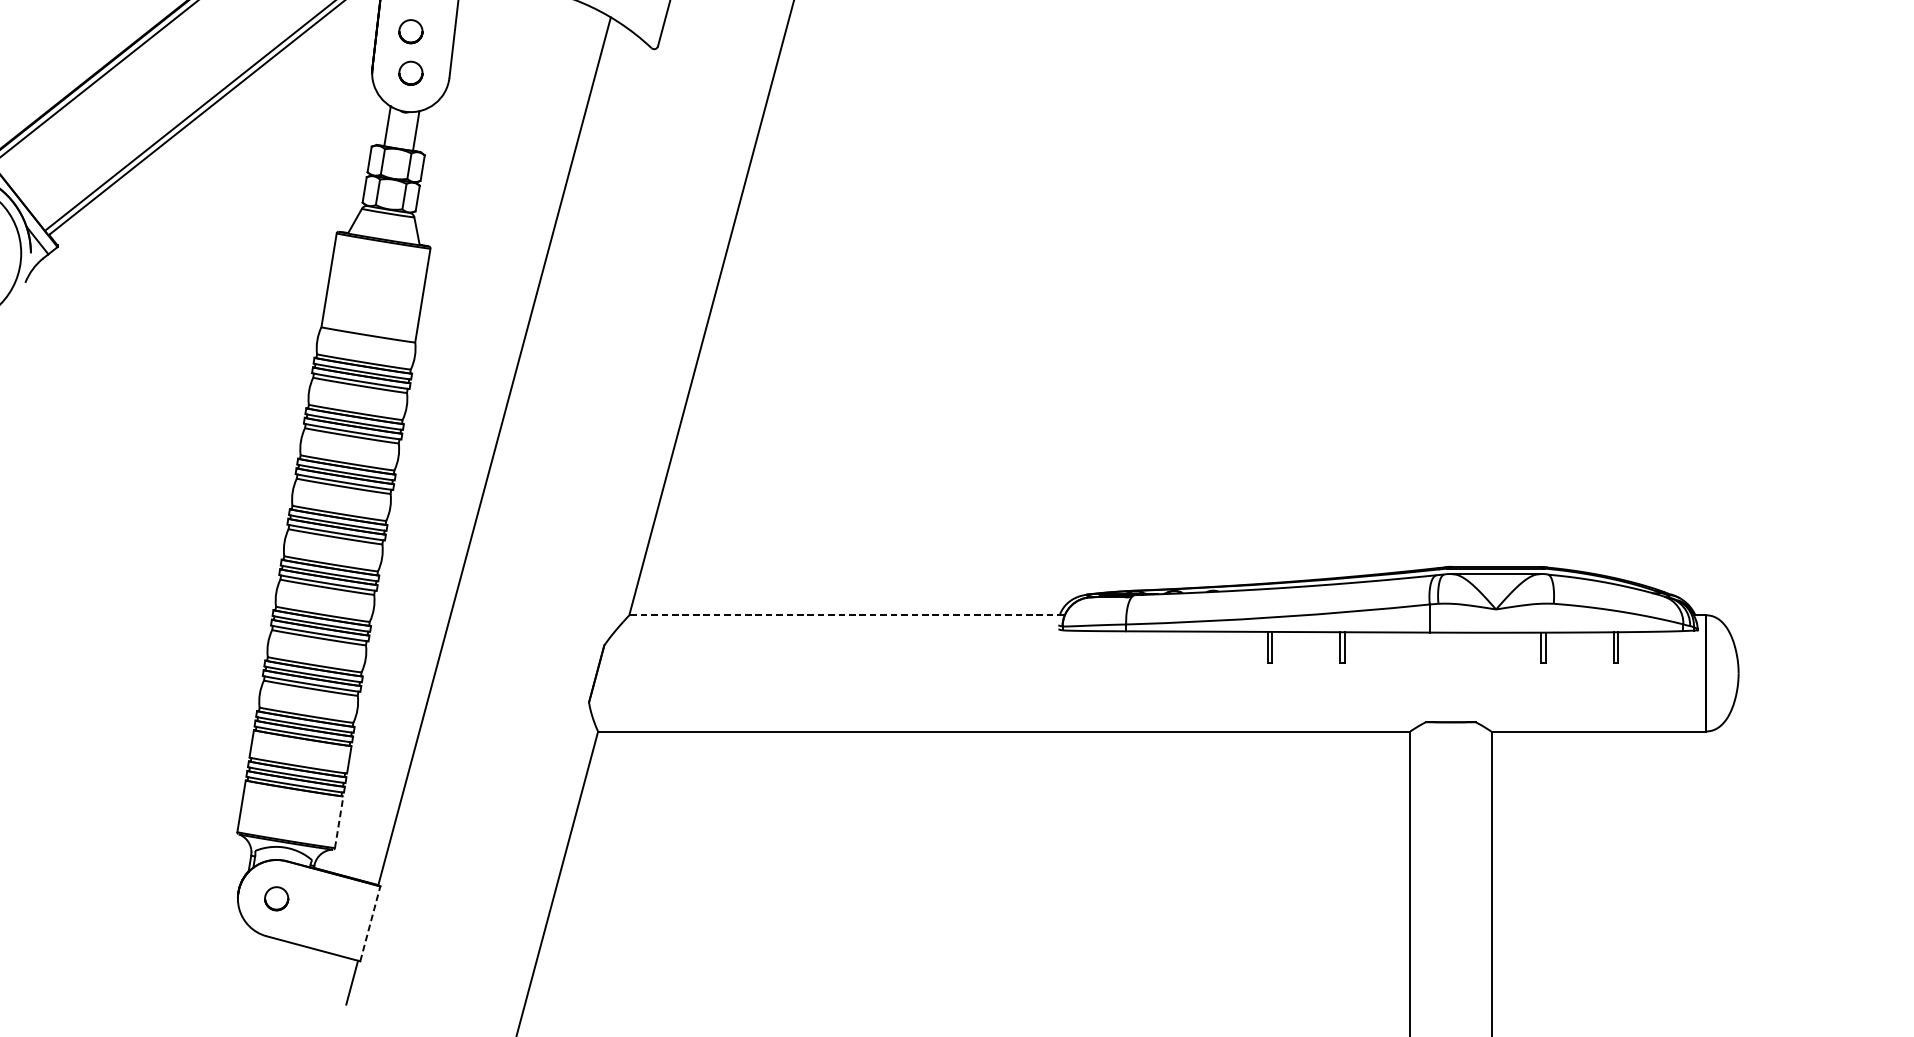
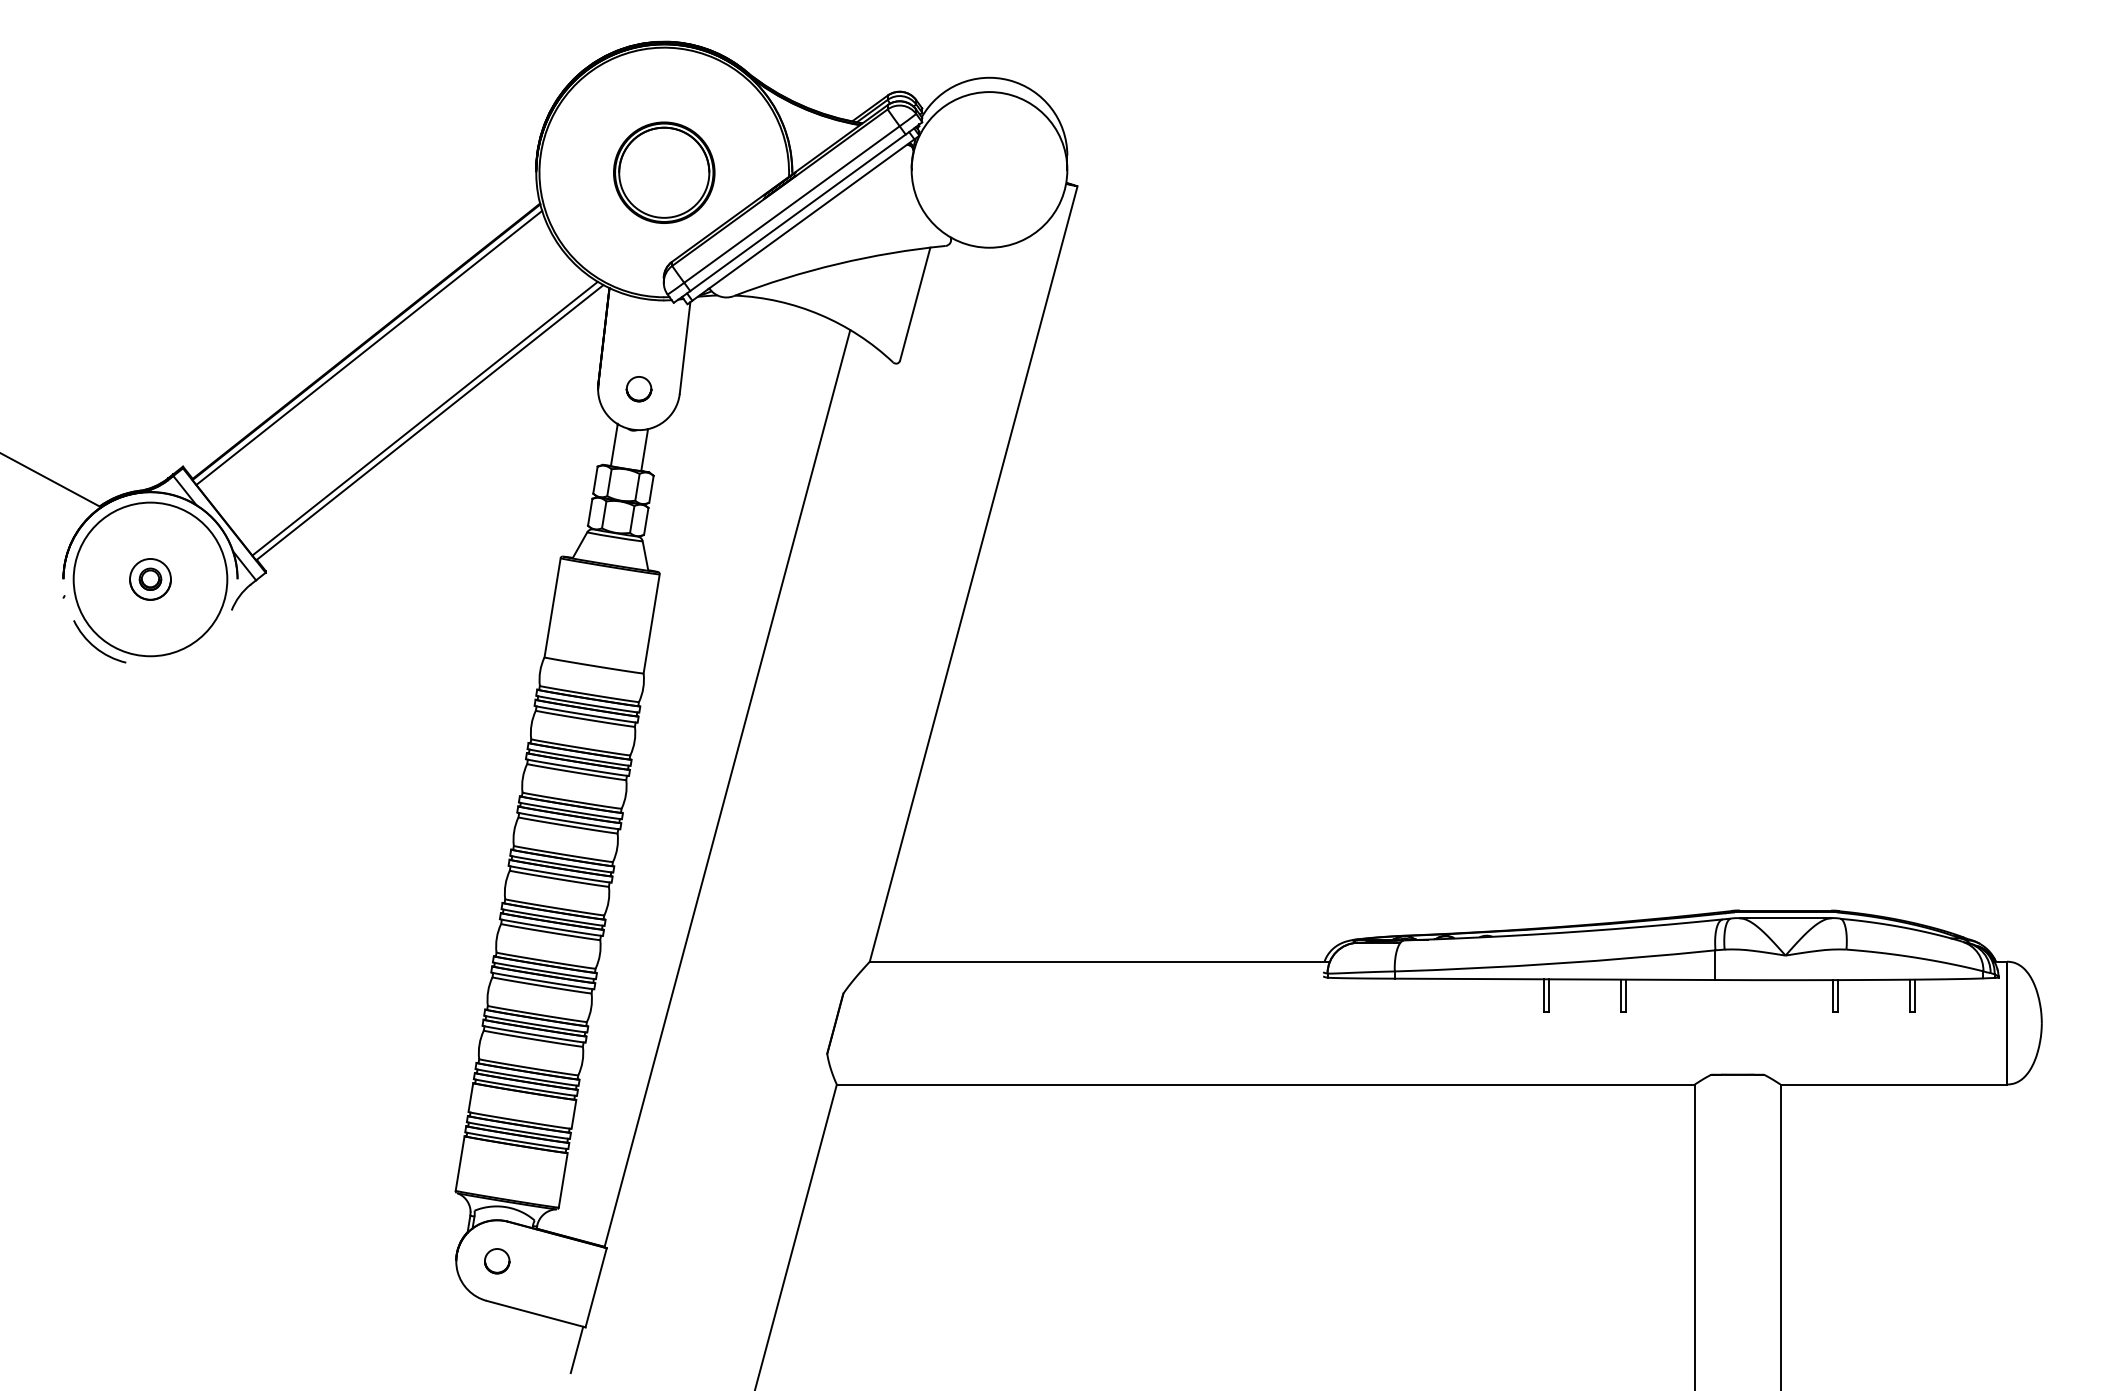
part: (410, 32) -> (638, 345), removed
line: (846, 615) -> (1099, 961), dashed -> solid
line: (339, 822) -> (563, 1180), dashed -> solid
line: (370, 923) -> (596, 1287), dashed -> solid

